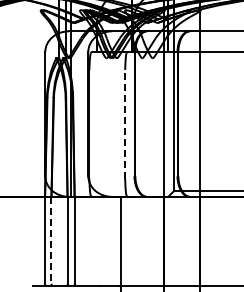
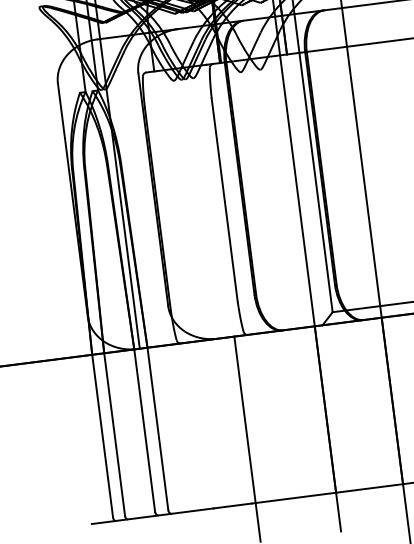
line: (125, 123) -> (225, 198), dashed -> solid
line: (51, 240) -> (114, 434), dashed -> solid

